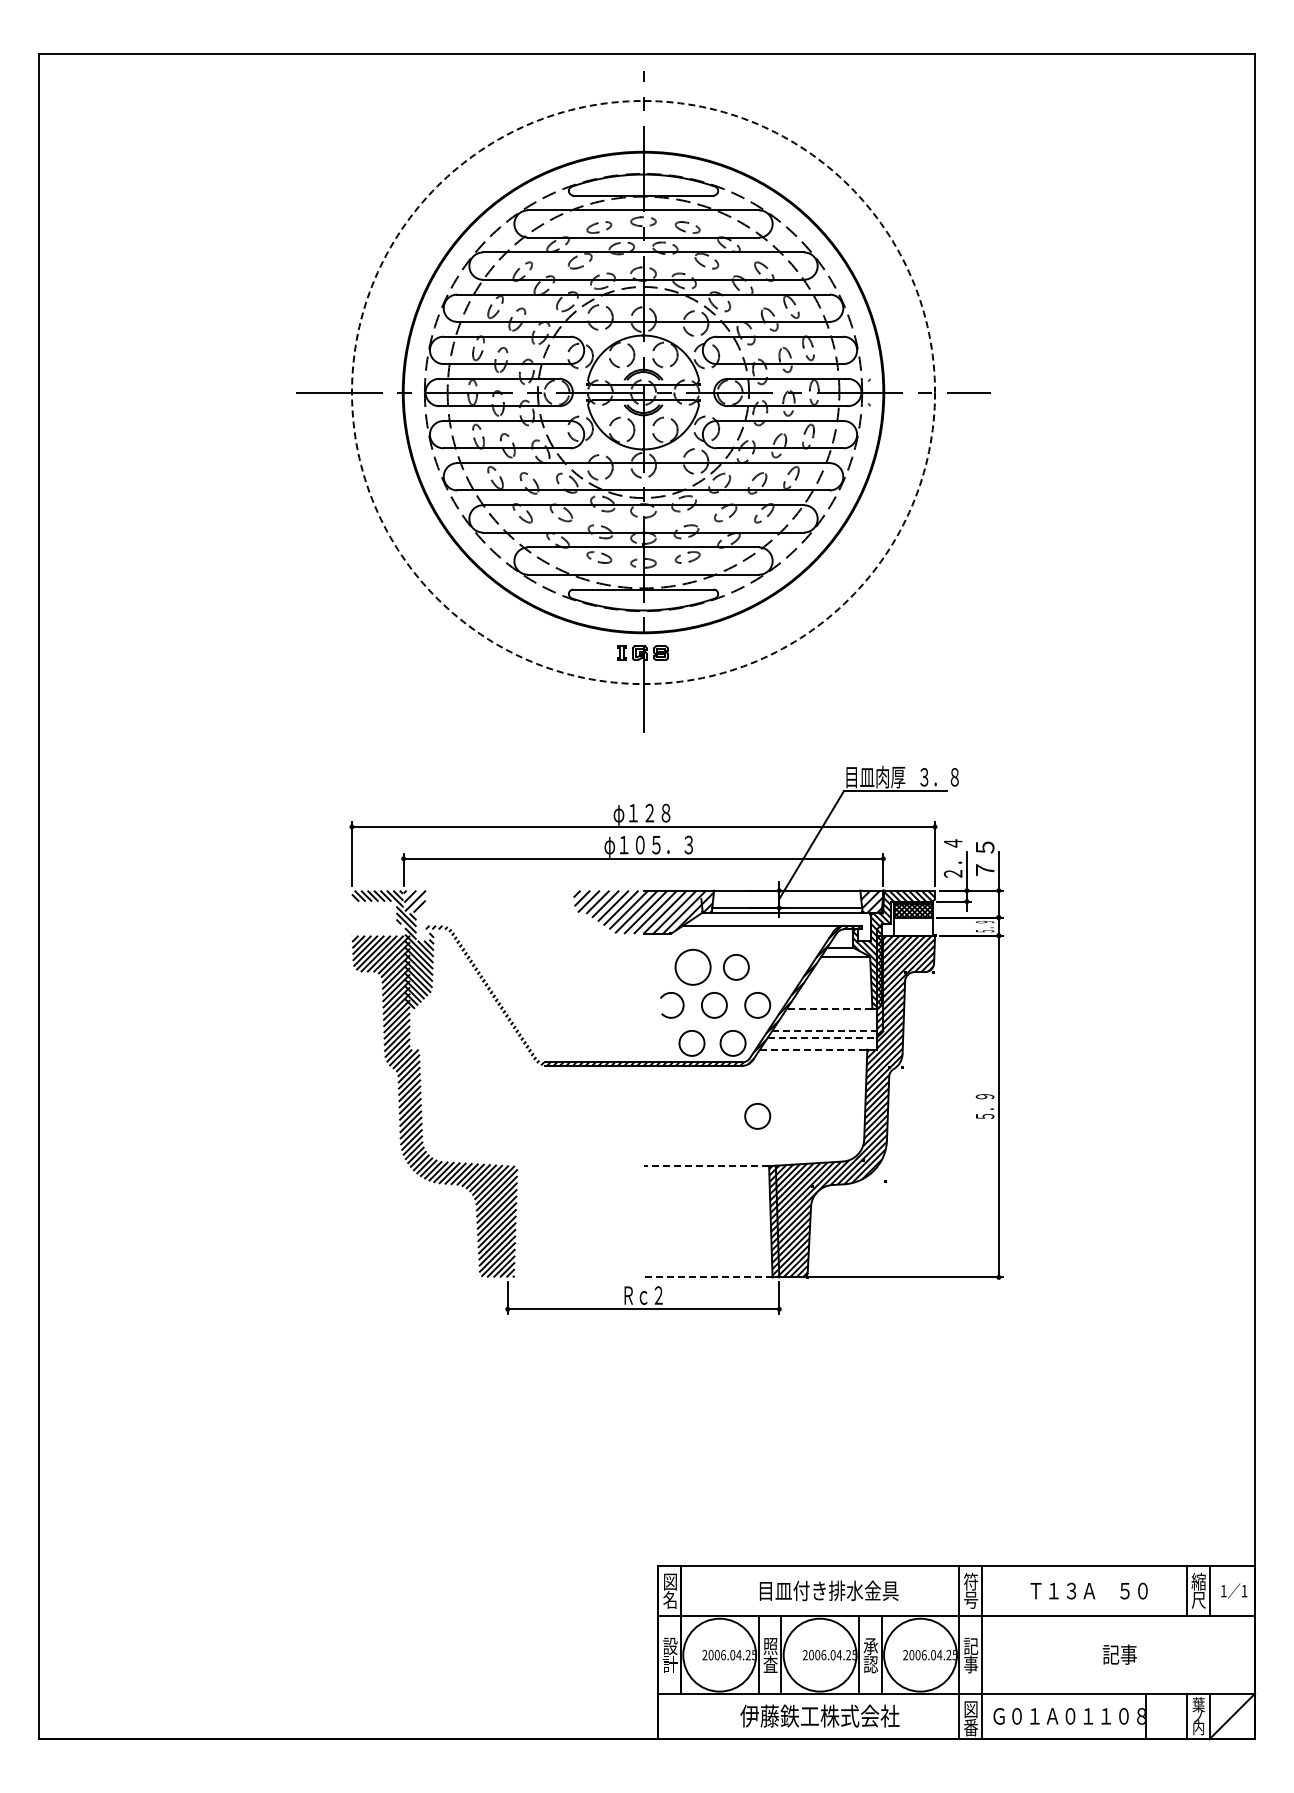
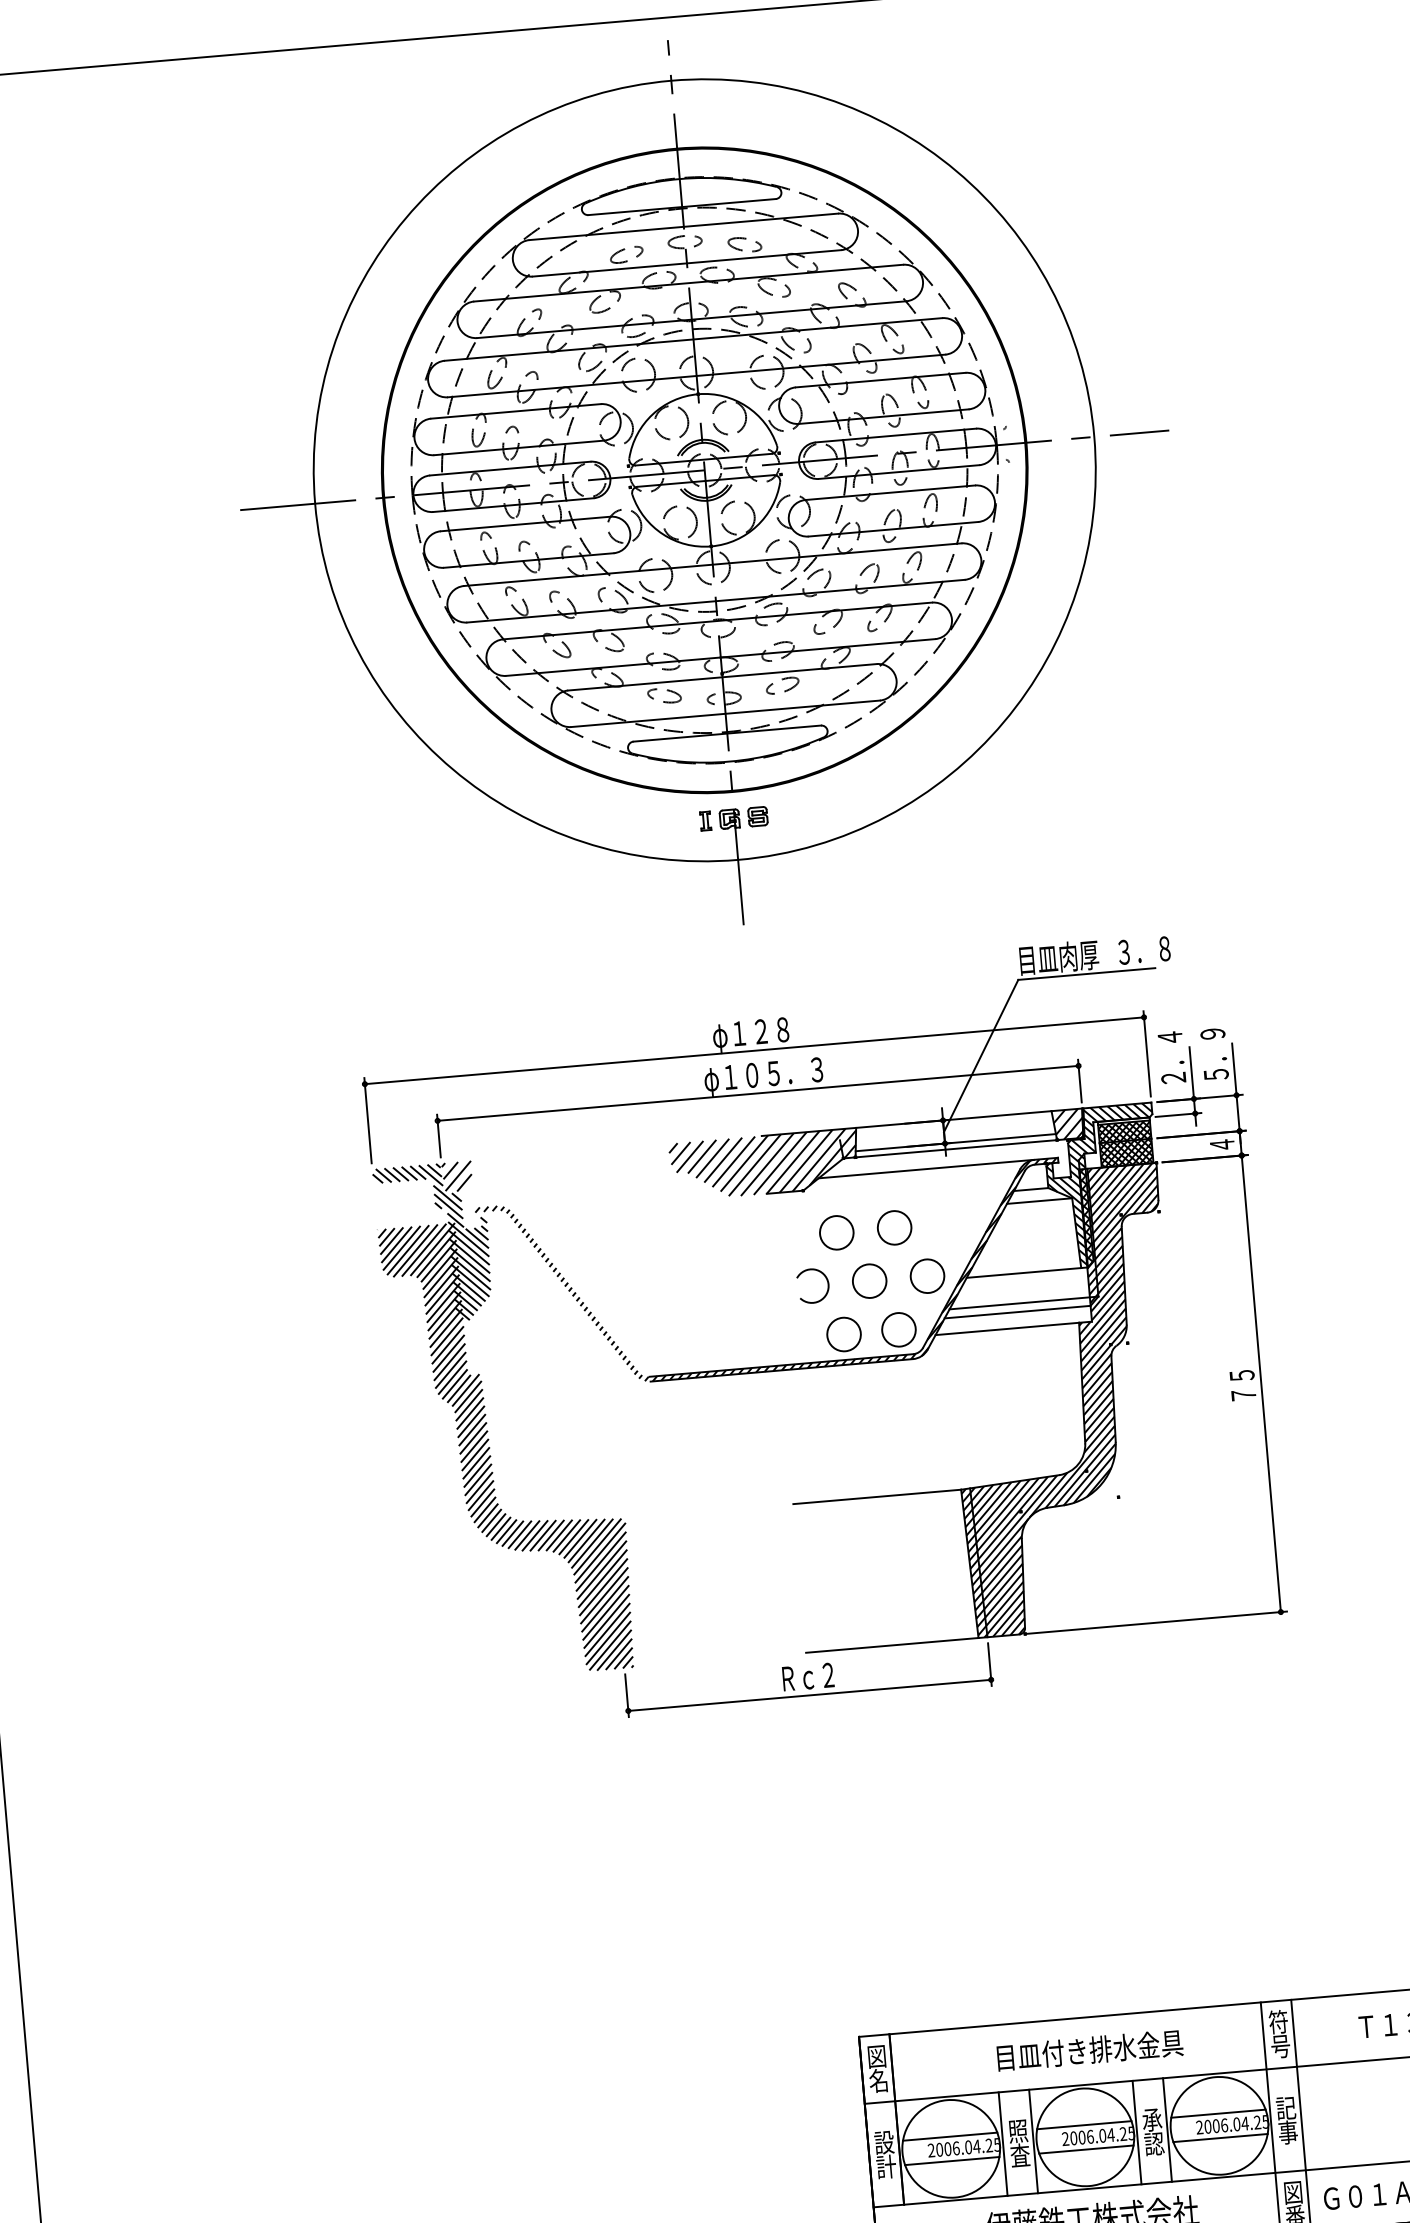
circle: (643, 392) -> (704, 470), dashed -> solid
text: (984, 858) -> (1213, 1053), ７５ -> ５．９
hatch: (913, 926) -> (1126, 1152), added
text: (984, 926) -> (1221, 1144), ５．９ -> ４
circle: (692, 967) -> (836, 1233), size x0.71
line: (829, 1009) -> (1023, 1273), dashed -> solid
line: (827, 1031) -> (1023, 1303), dashed -> solid
line: (822, 1037) -> (1017, 1311), dashed -> solid
line: (813, 1049) -> (1007, 1328), dashed -> solid
text: (984, 1106) -> (1242, 1385), ５．９ -> ７５
circle: (757, 1116) -> (939, 1424), removed
line: (706, 1166) -> (877, 1497), dashed -> solid
line: (708, 1277) -> (892, 1645), dashed -> solid
line: (719, 1646) -> (949, 2137), added
line: (819, 1646) -> (1083, 2125), added
line: (920, 1646) -> (1218, 2114), added
line: (719, 1664) -> (951, 2161), added
line: (819, 1664) -> (1085, 2149), added
line: (920, 1664) -> (1220, 2138), added

